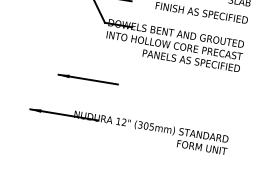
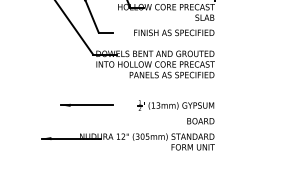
part: (188, 104) -> (175, 112), added

